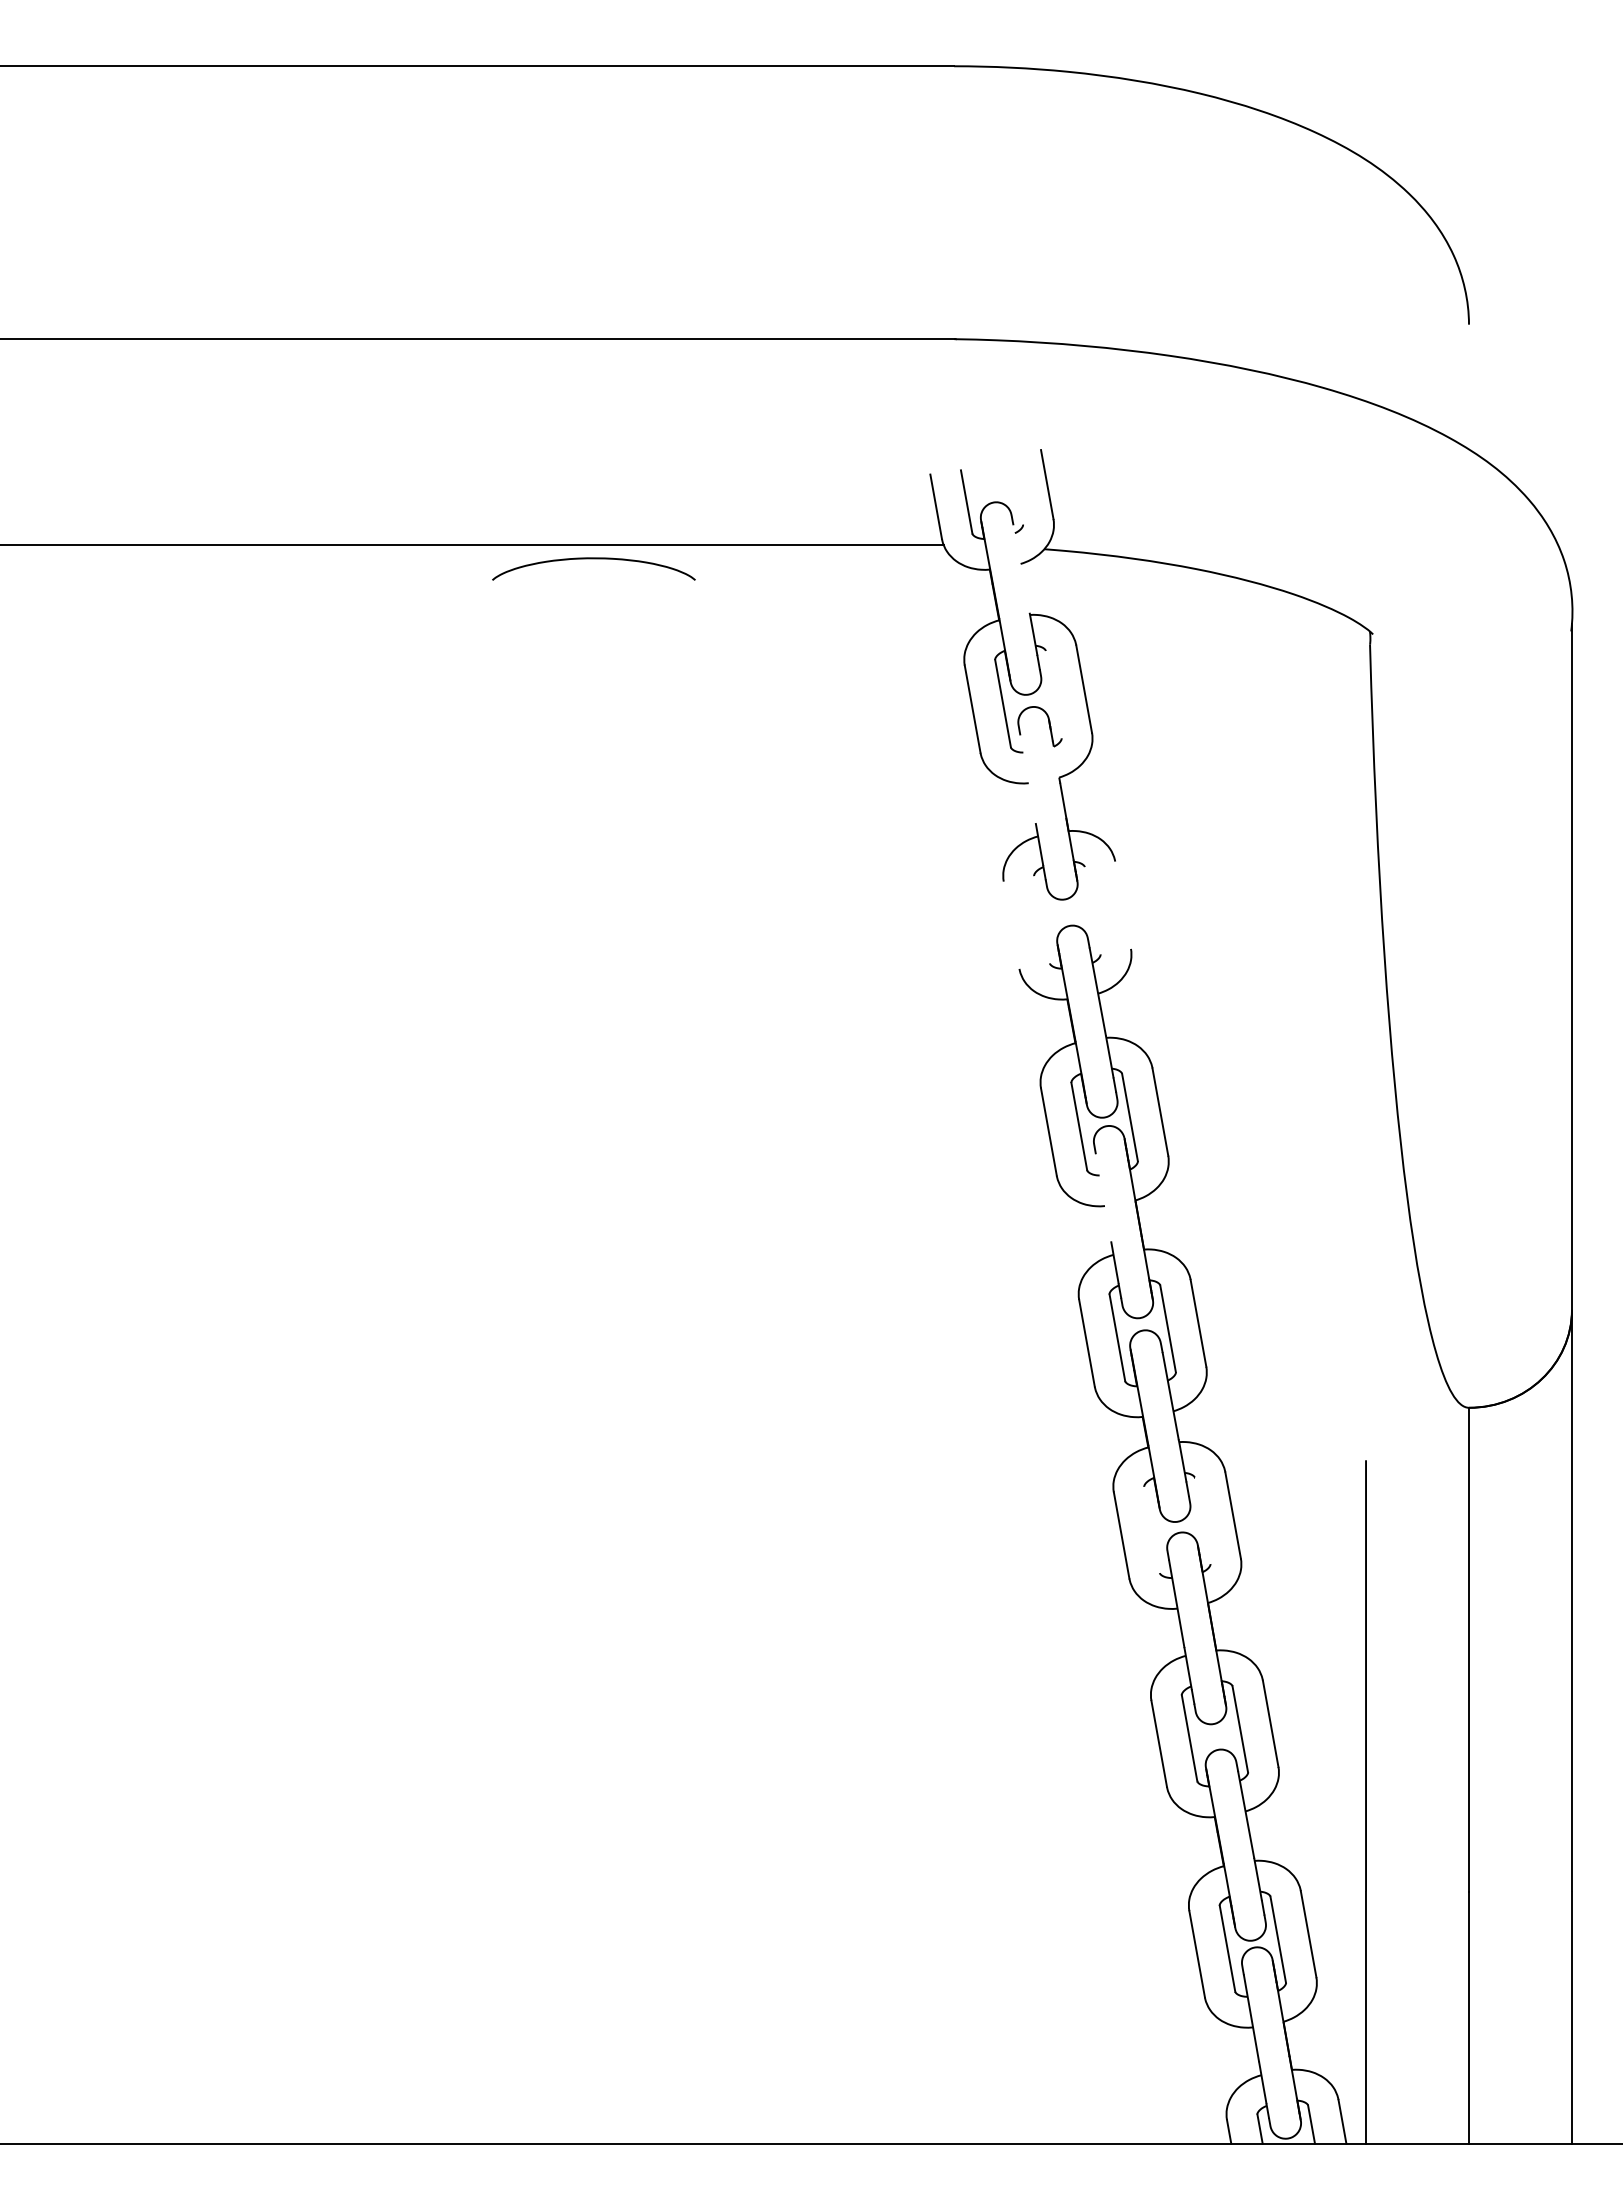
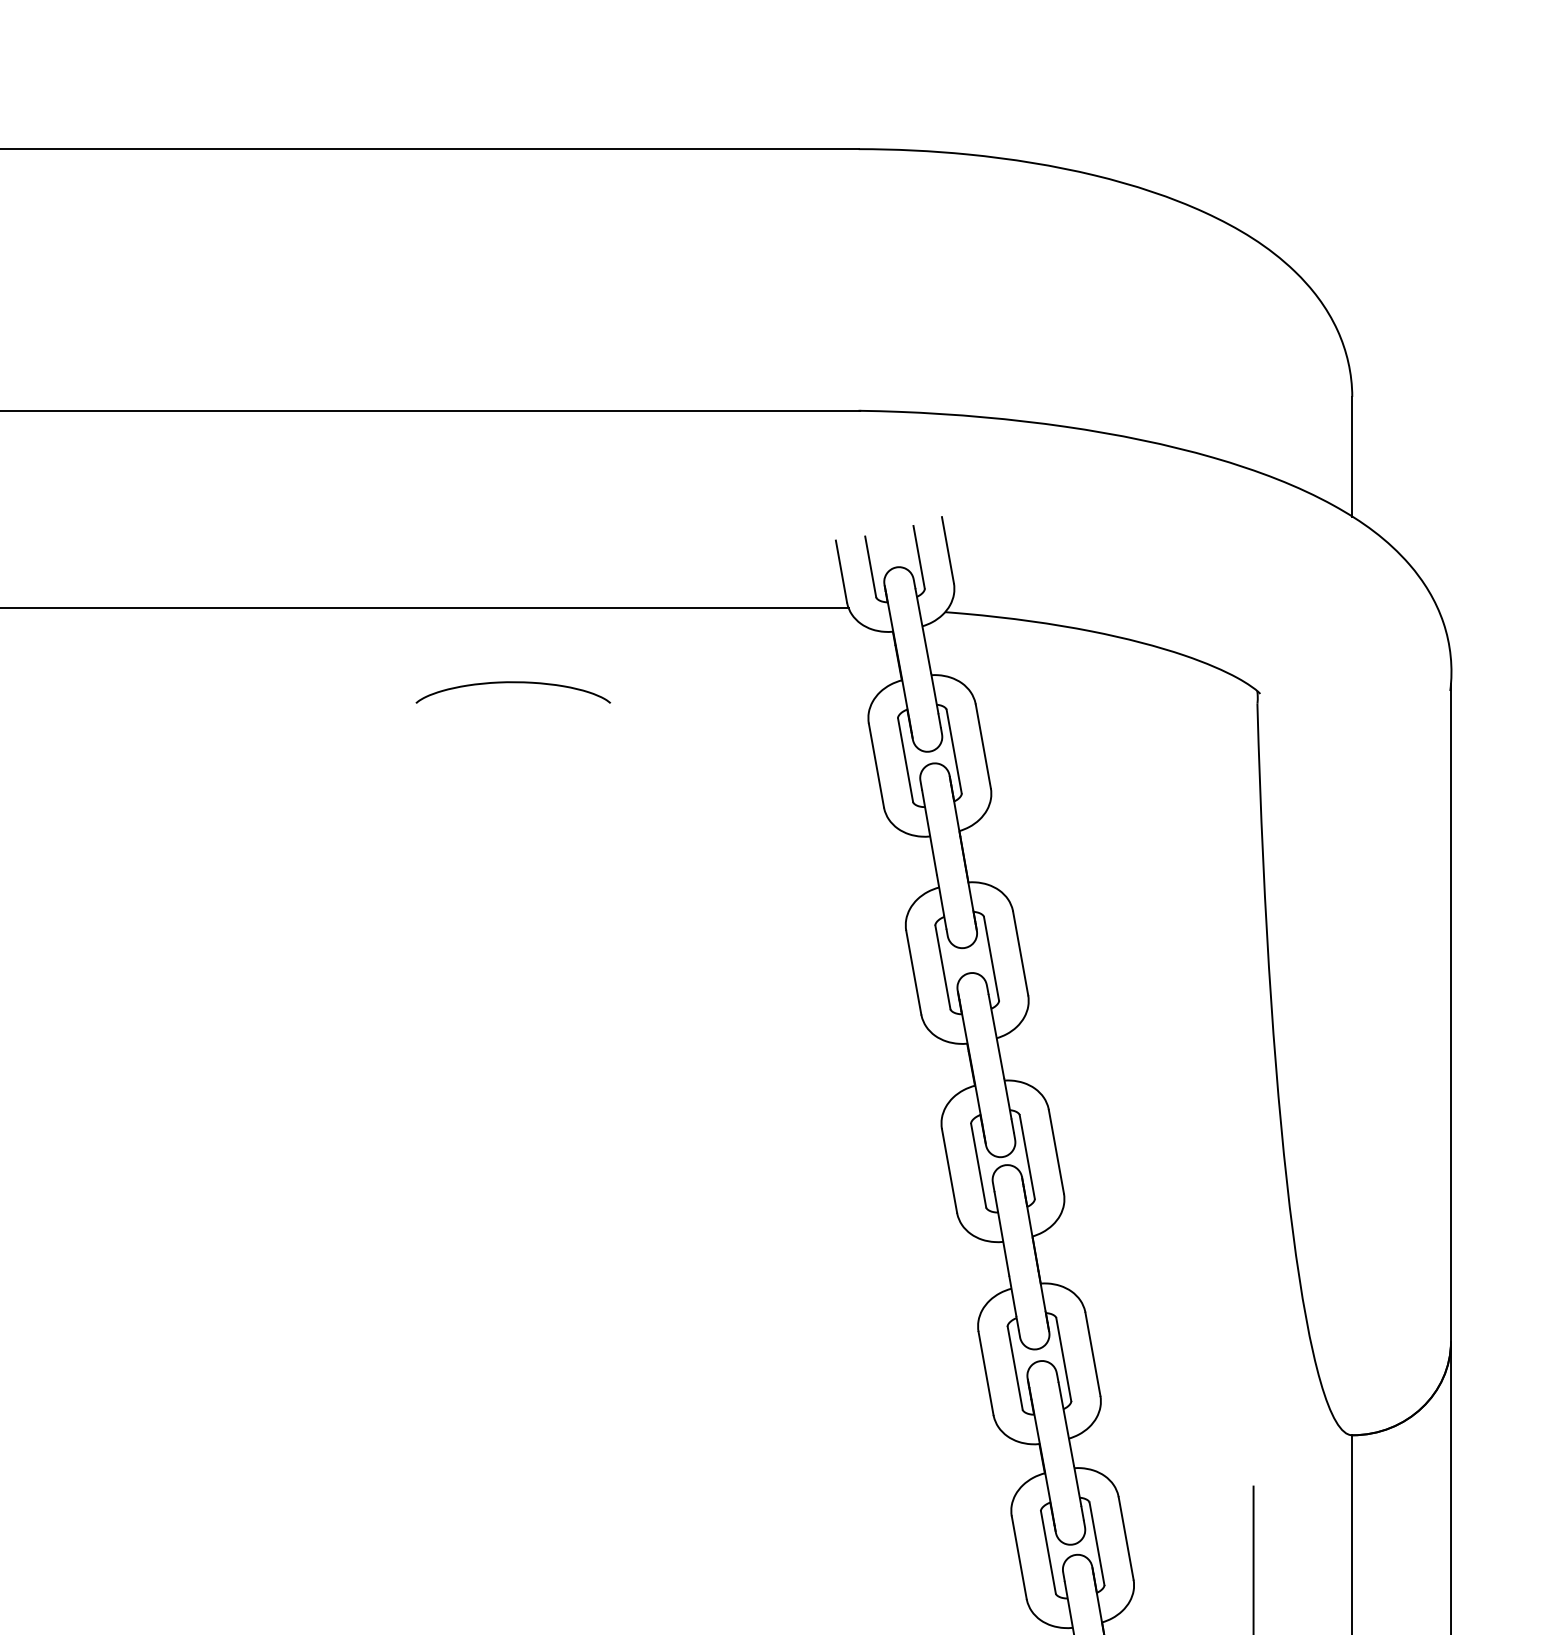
line: (1469, 386) -> (1352, 456), added
line: (1017, 491) -> (919, 556), added
curve: (593, 559) -> (512, 683), moved
line: (1021, 568) -> (923, 630), added
line: (1053, 694) -> (953, 751), added
line: (1058, 773) -> (958, 827), added
line: (1027, 779) -> (929, 832), added
line: (1122, 904) -> (1020, 952), added
line: (1092, 910) -> (991, 958), added
line: (1041, 919) -> (942, 967), added
line: (1011, 924) -> (913, 971), added
line: (1103, 1197) -> (1001, 1233), added
line: (1202, 1520) -> (1096, 1543), added
line: (1151, 1529) -> (1047, 1551), added

